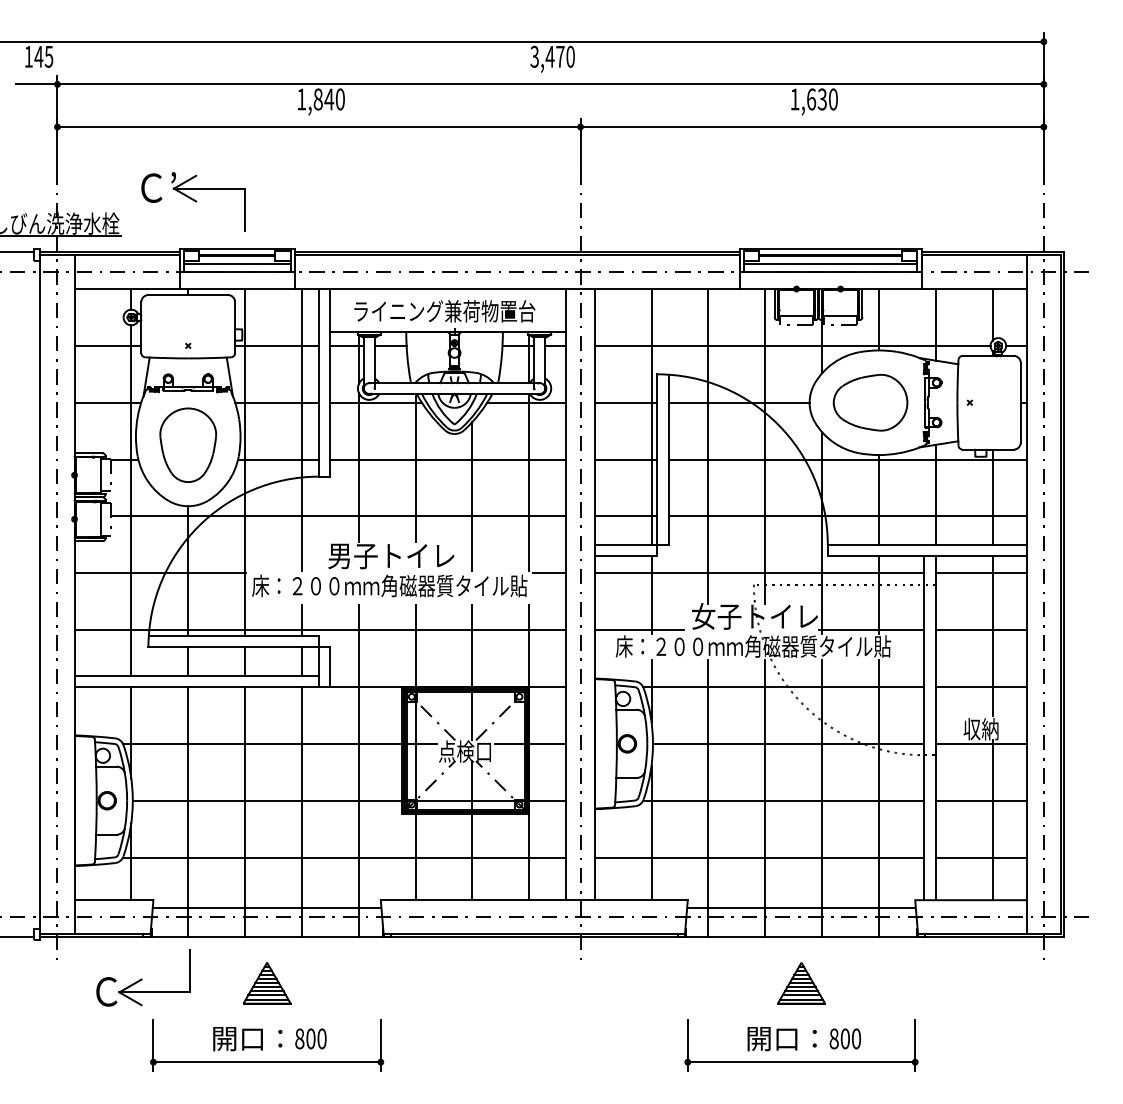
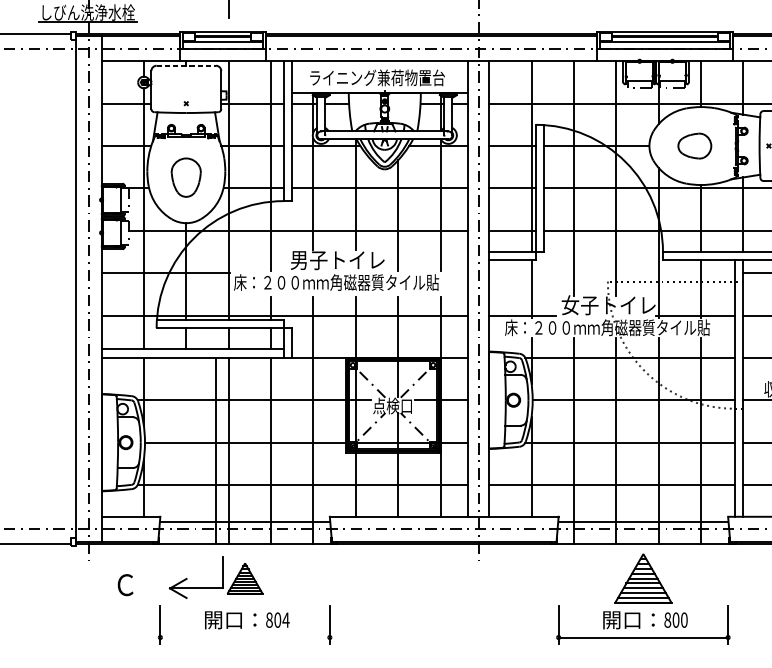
line: (188, 295) -> (186, 66), solid -> dashed
part: (870, 402) -> (694, 145), size x0.6
part: (187, 444) -> (185, 177), size x0.7
line: (549, 573) -> (455, 273), removed
line: (759, 573) -> (612, 273), removed
line: (188, 812) -> (216, 451), moved
part: (142, 979) -> (187, 578), moved
part: (801, 983) -> (643, 578), size x1.6
text: (321, 1038) -> (285, 619), 800 -> 804
line: (266, 1062) -> (244, 637), removed

